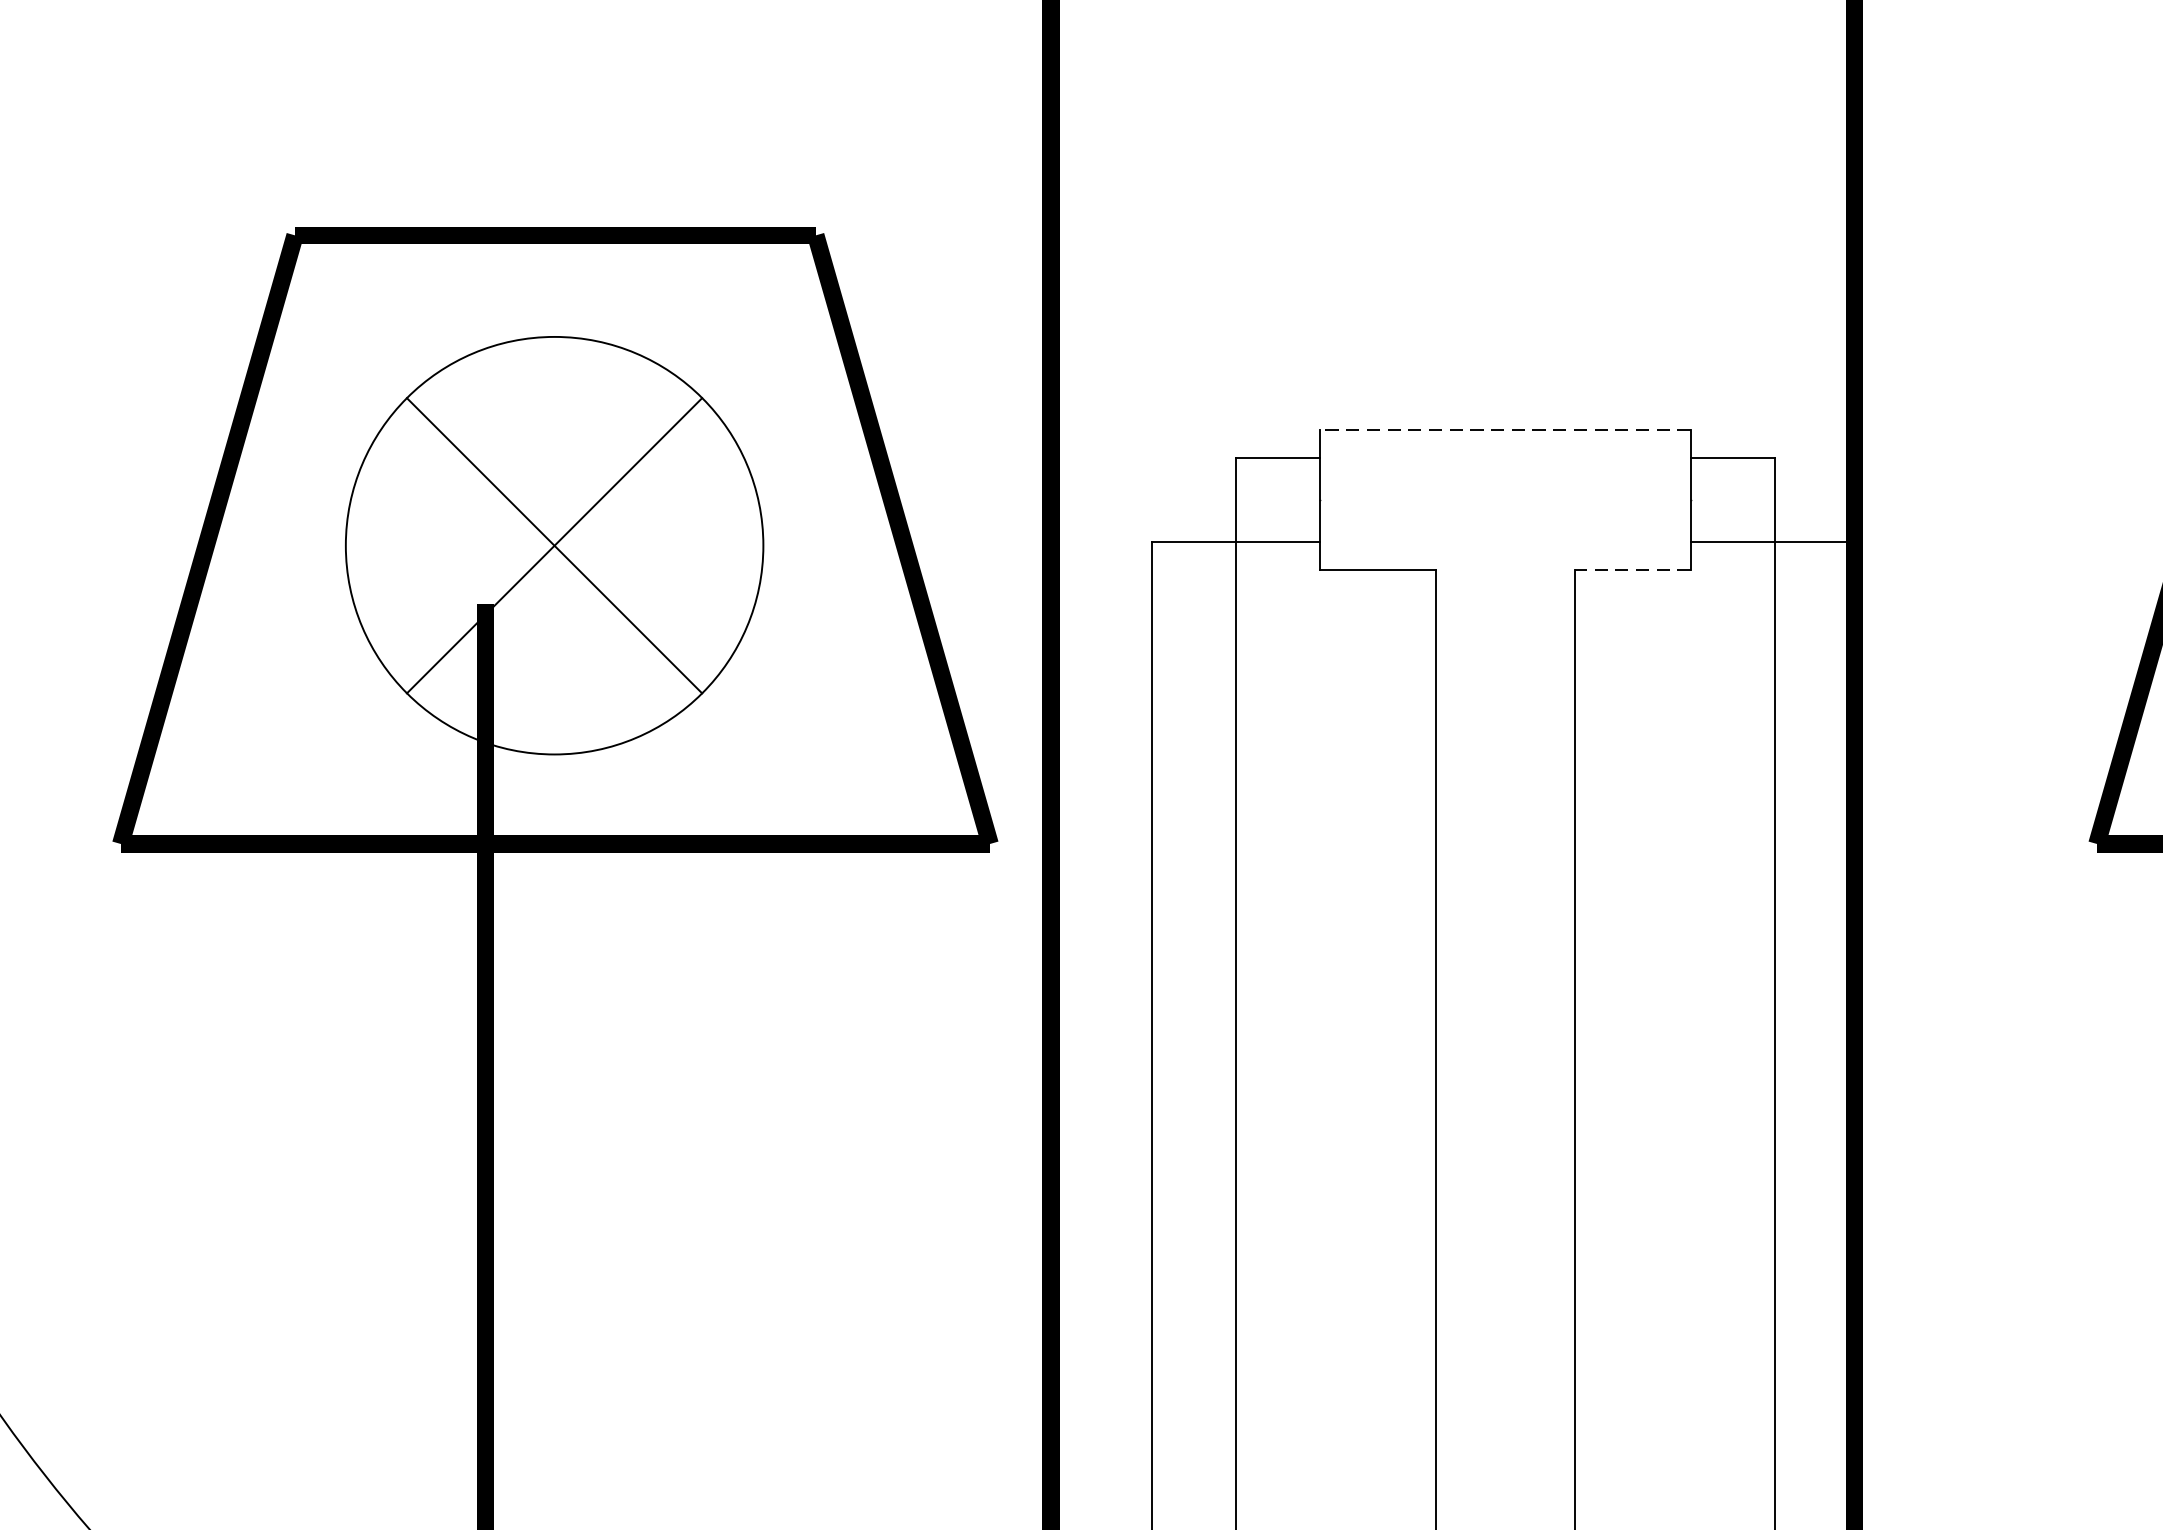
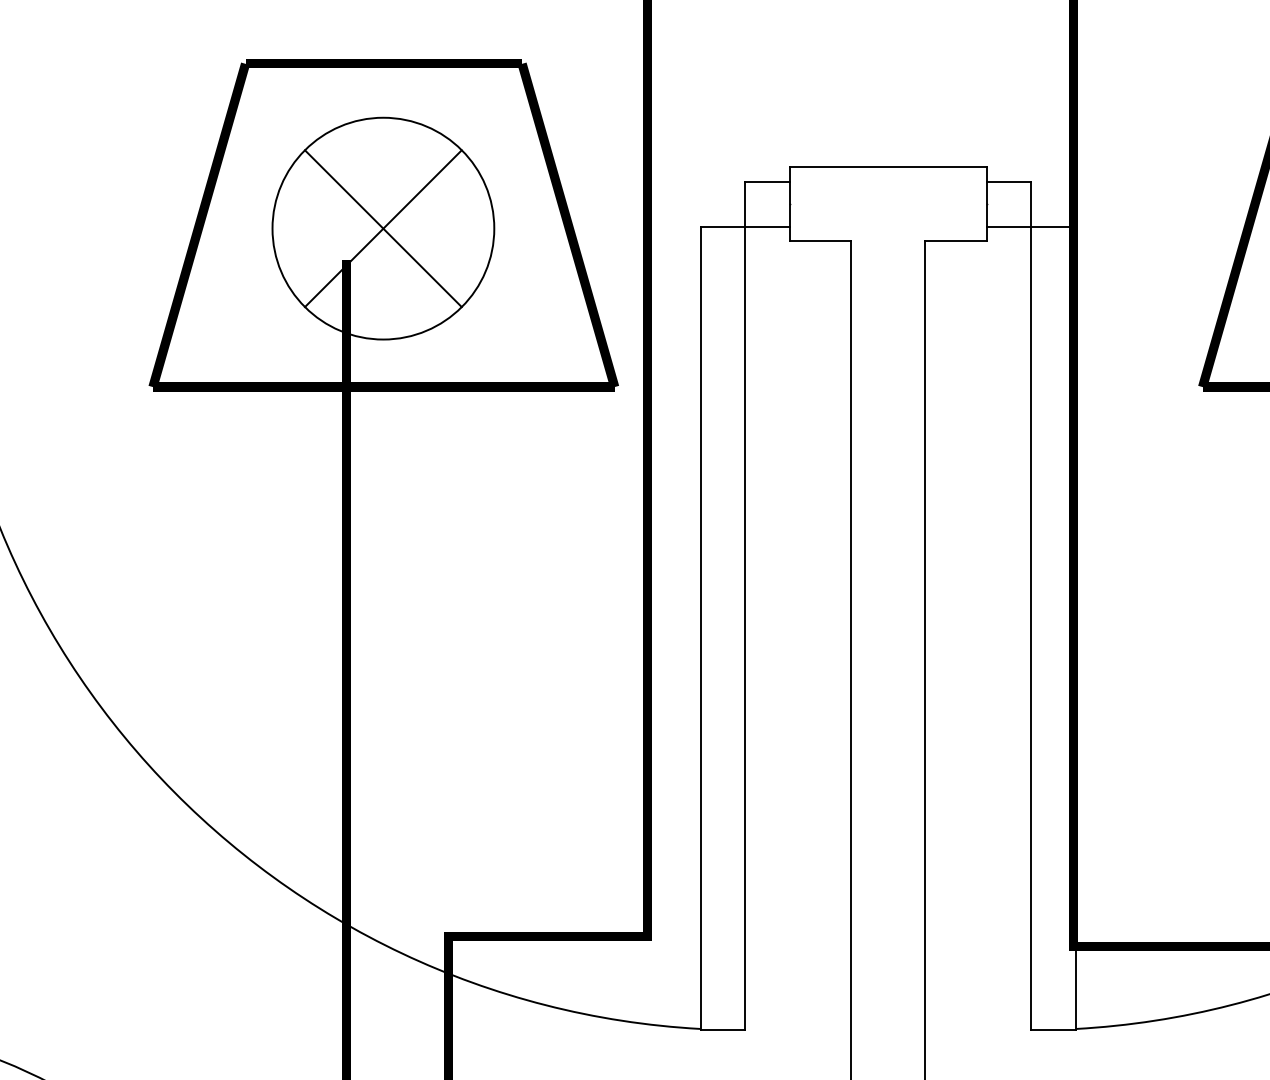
line: (1505, 430) -> (888, 167), dashed -> solid
line: (1633, 569) -> (956, 241), dashed -> solid

